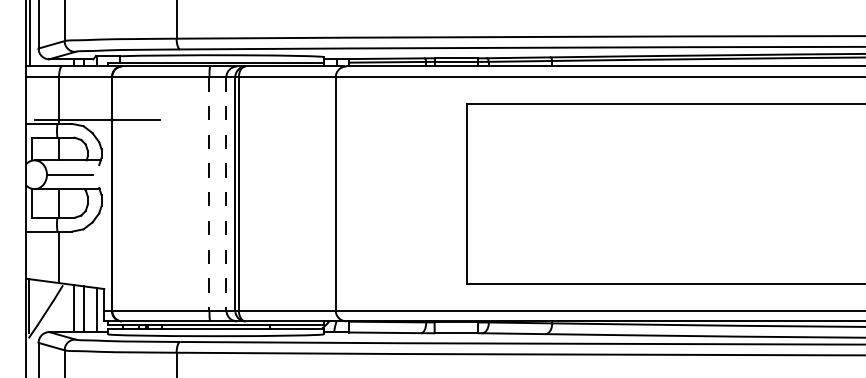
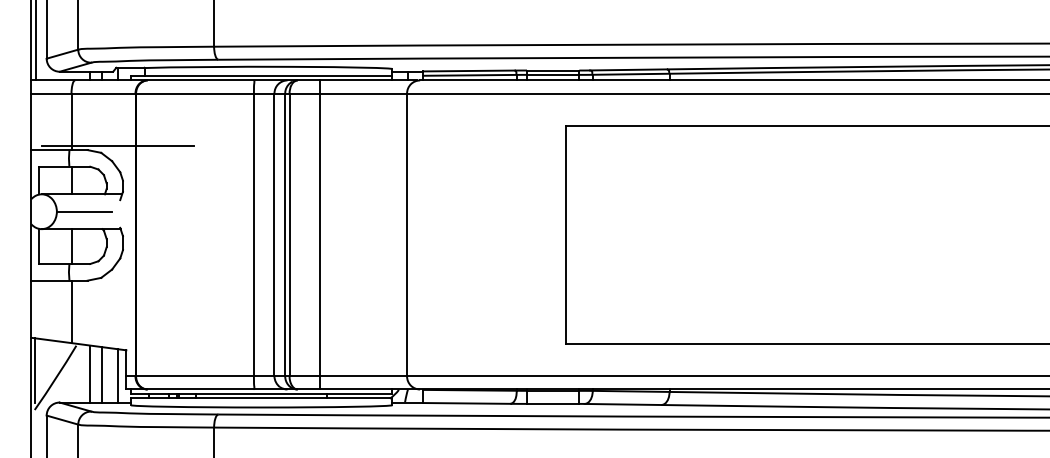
line: (209, 193) -> (253, 234), dashed -> solid
line: (226, 193) -> (274, 234), dashed -> solid
line: (263, 193) -> (319, 234), added

